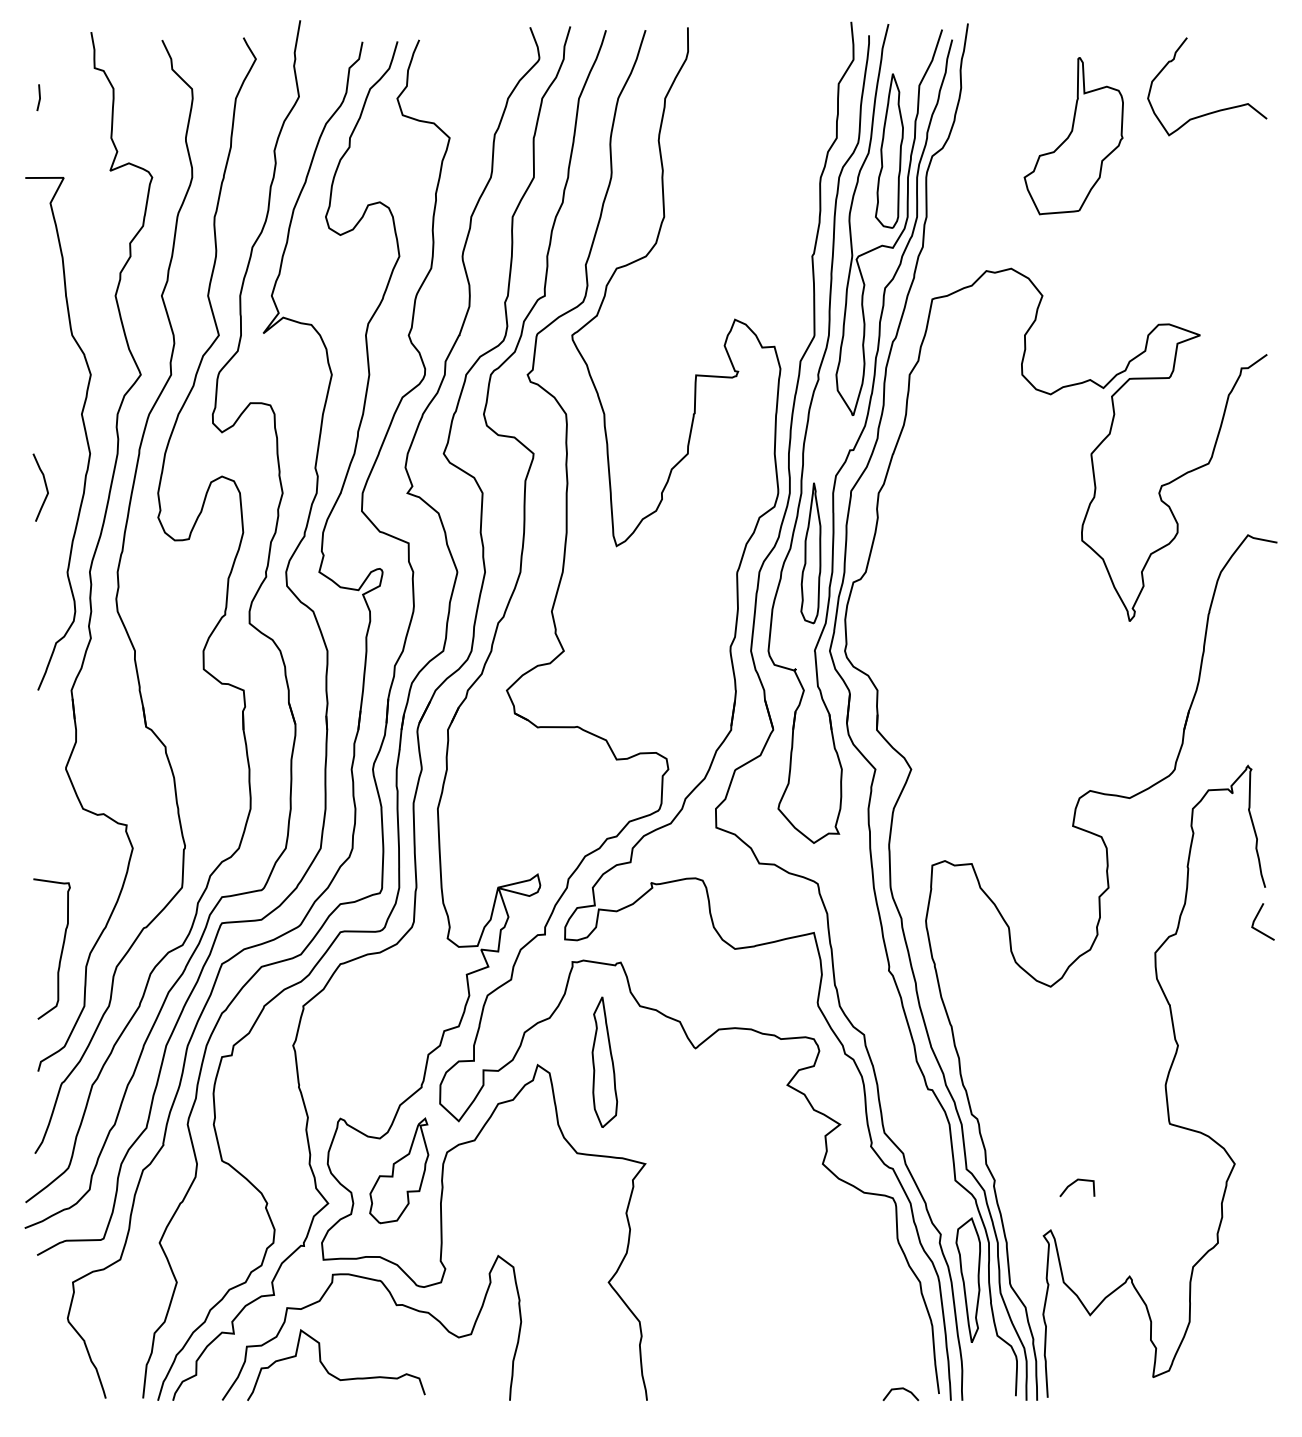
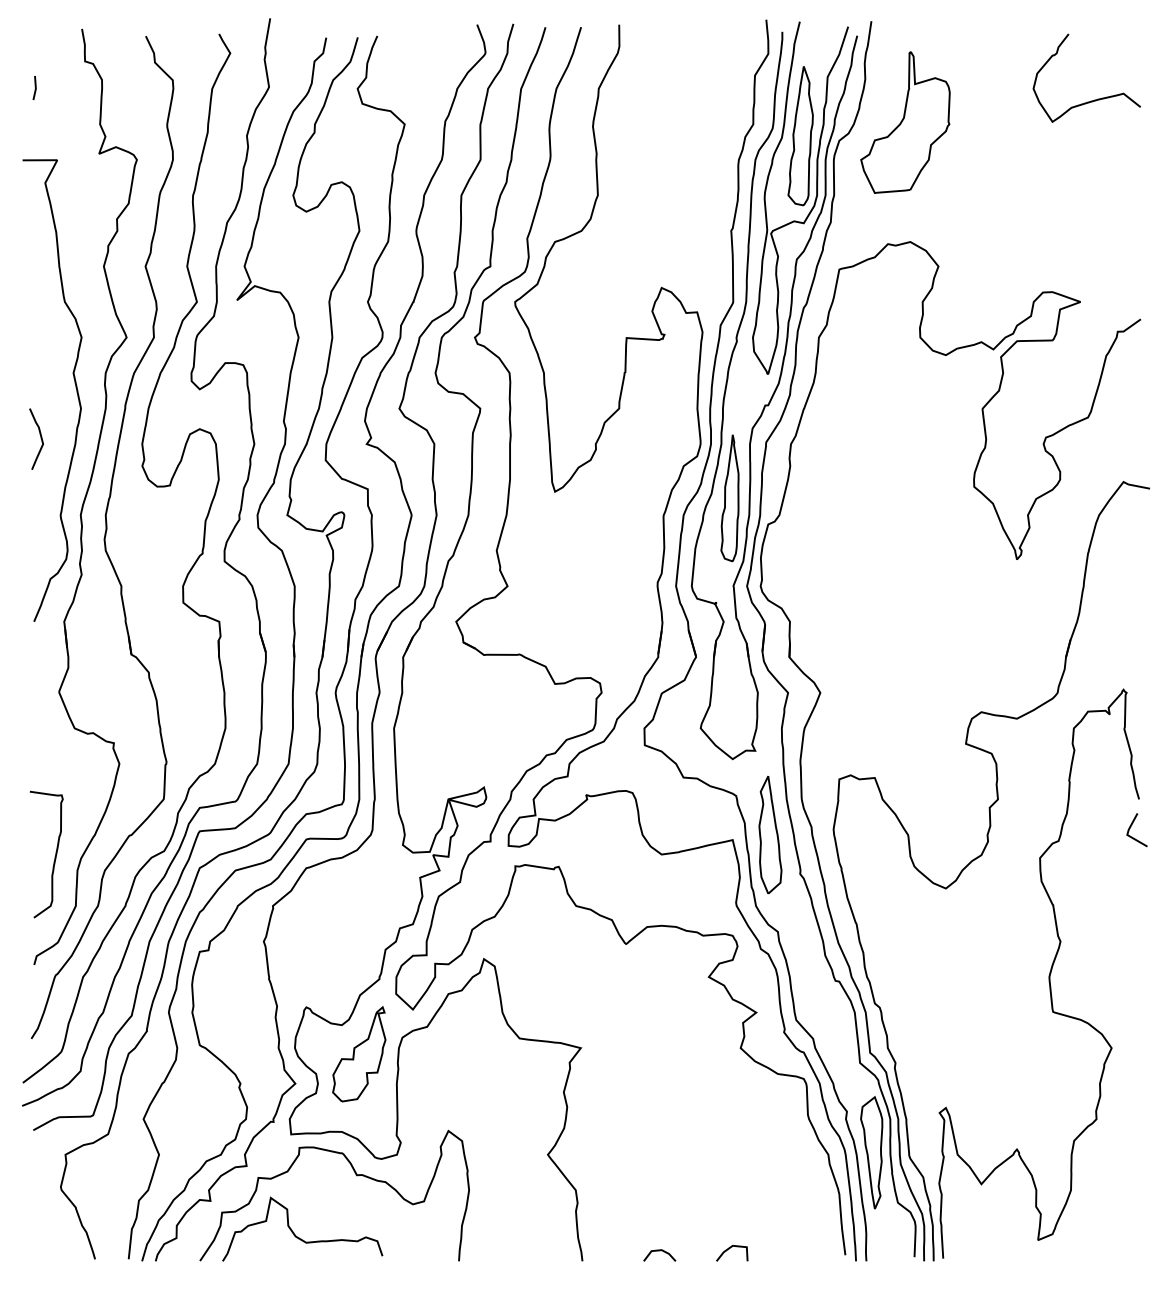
part: (1073, 136) -> (905, 122), moved
part: (604, 1061) -> (770, 834), moved
line: (1074, 1183) -> (729, 1249), moved
line: (900, 1389) -> (659, 1251), moved

